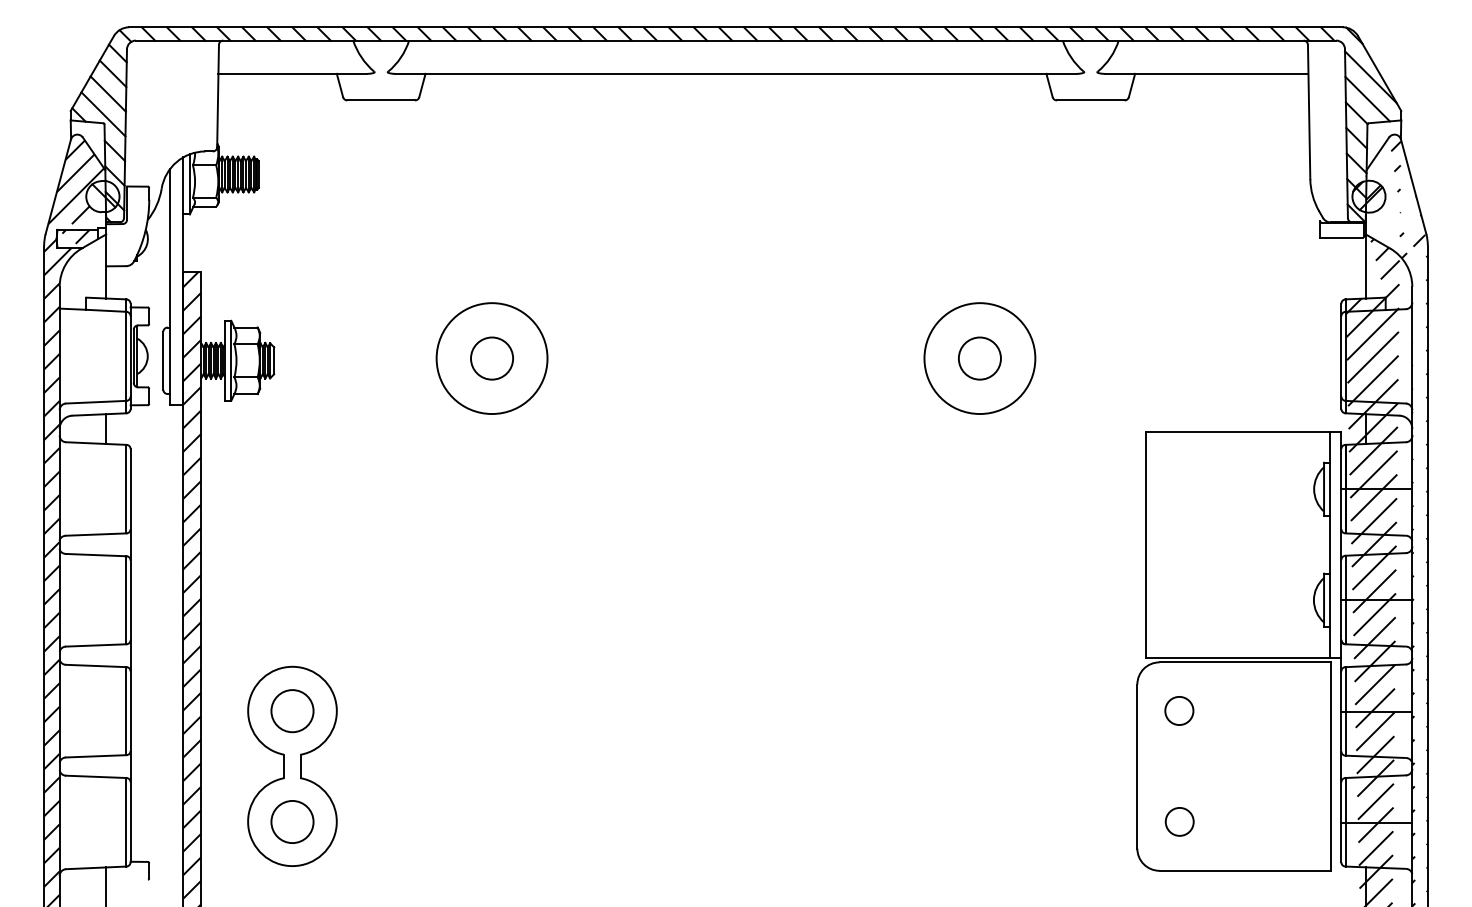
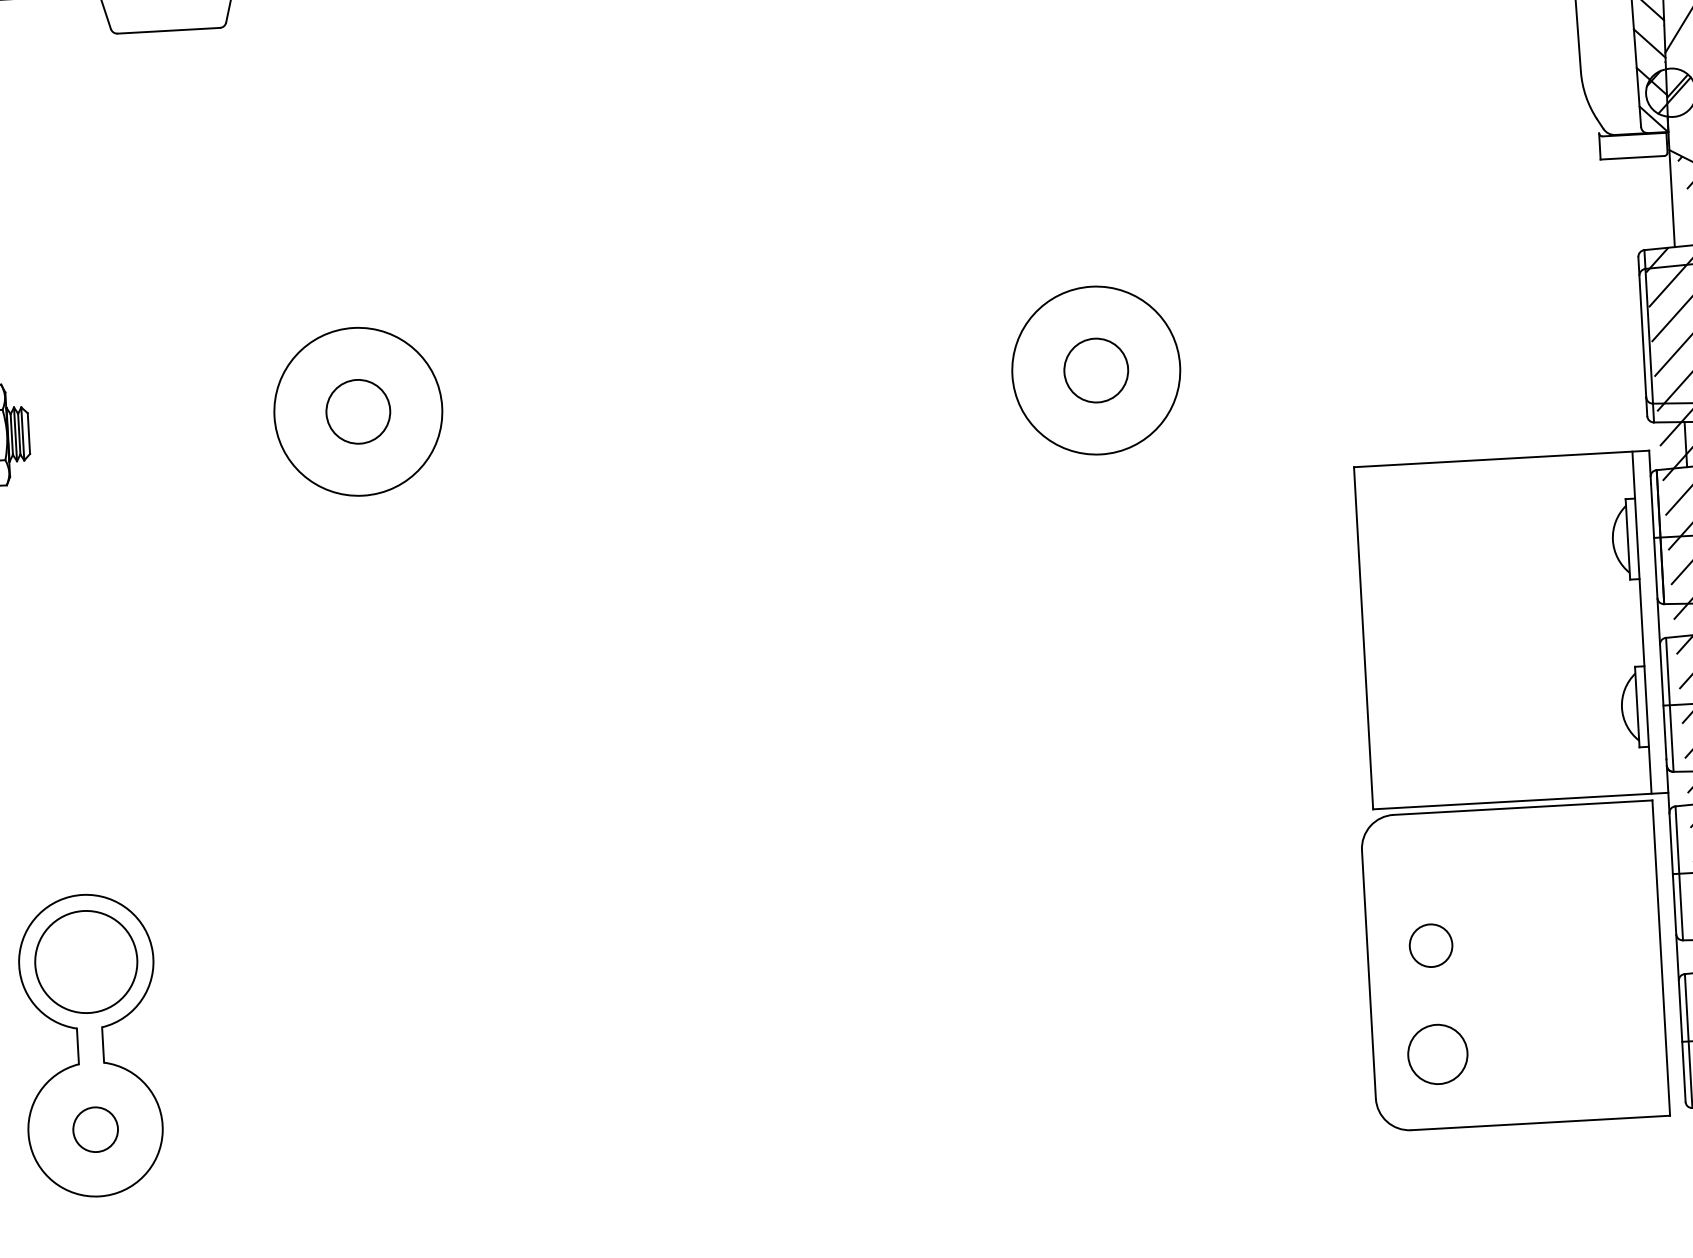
circle: (1179, 710) -> (1431, 945), moved
circle: (292, 711) -> (86, 962), size x1.6
circle: (292, 821) -> (95, 1128), size x0.7
circle: (1179, 821) -> (1437, 1053), size x1.4

